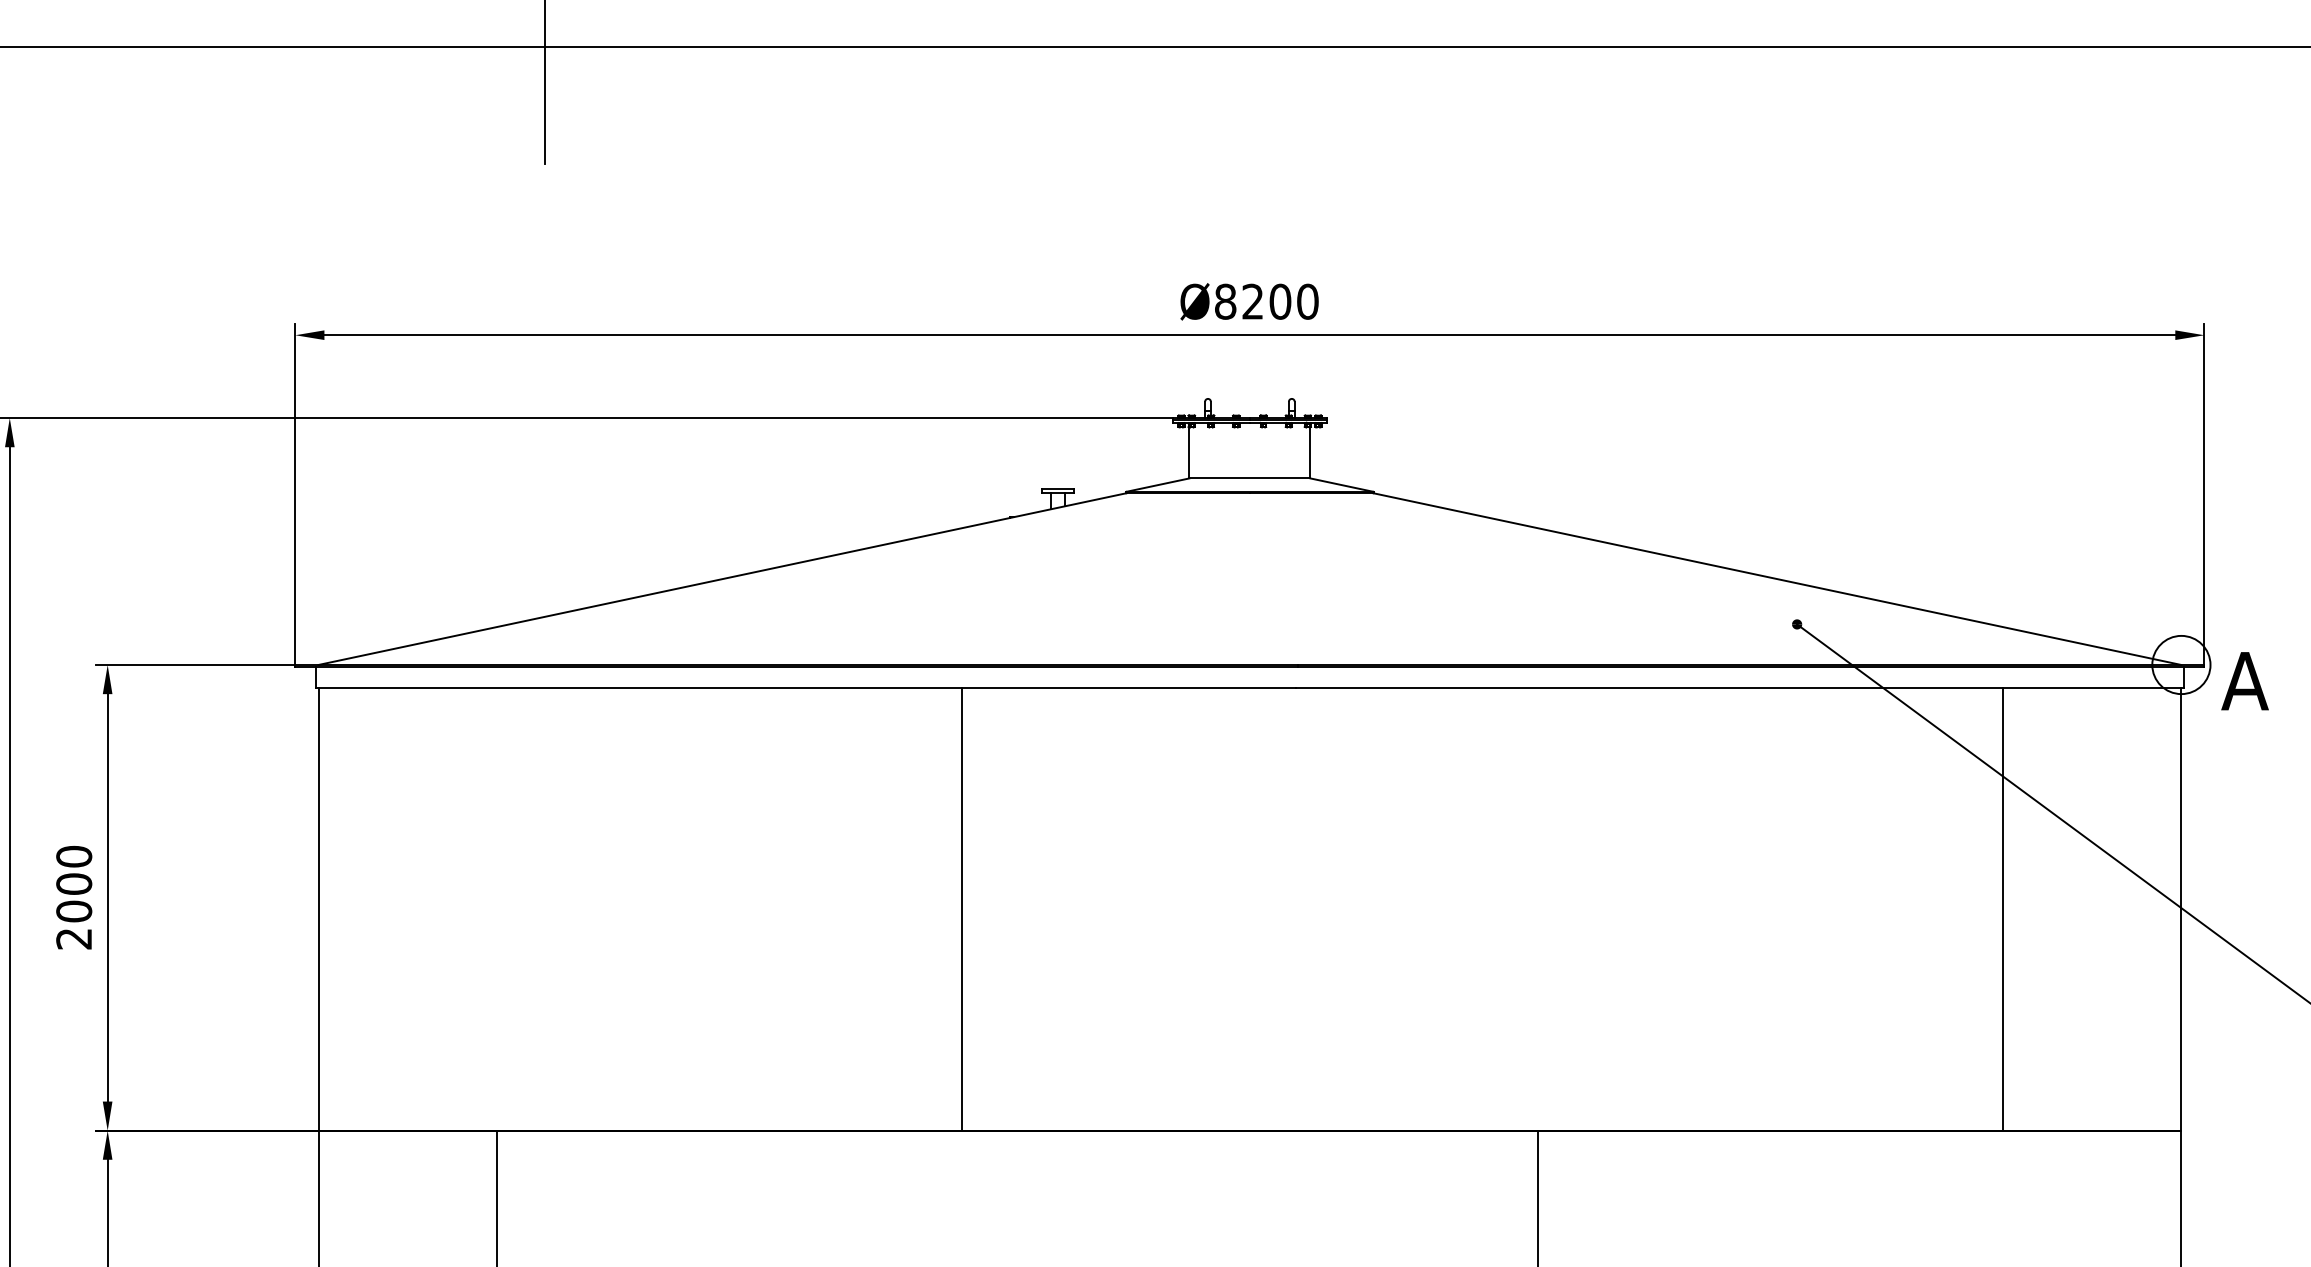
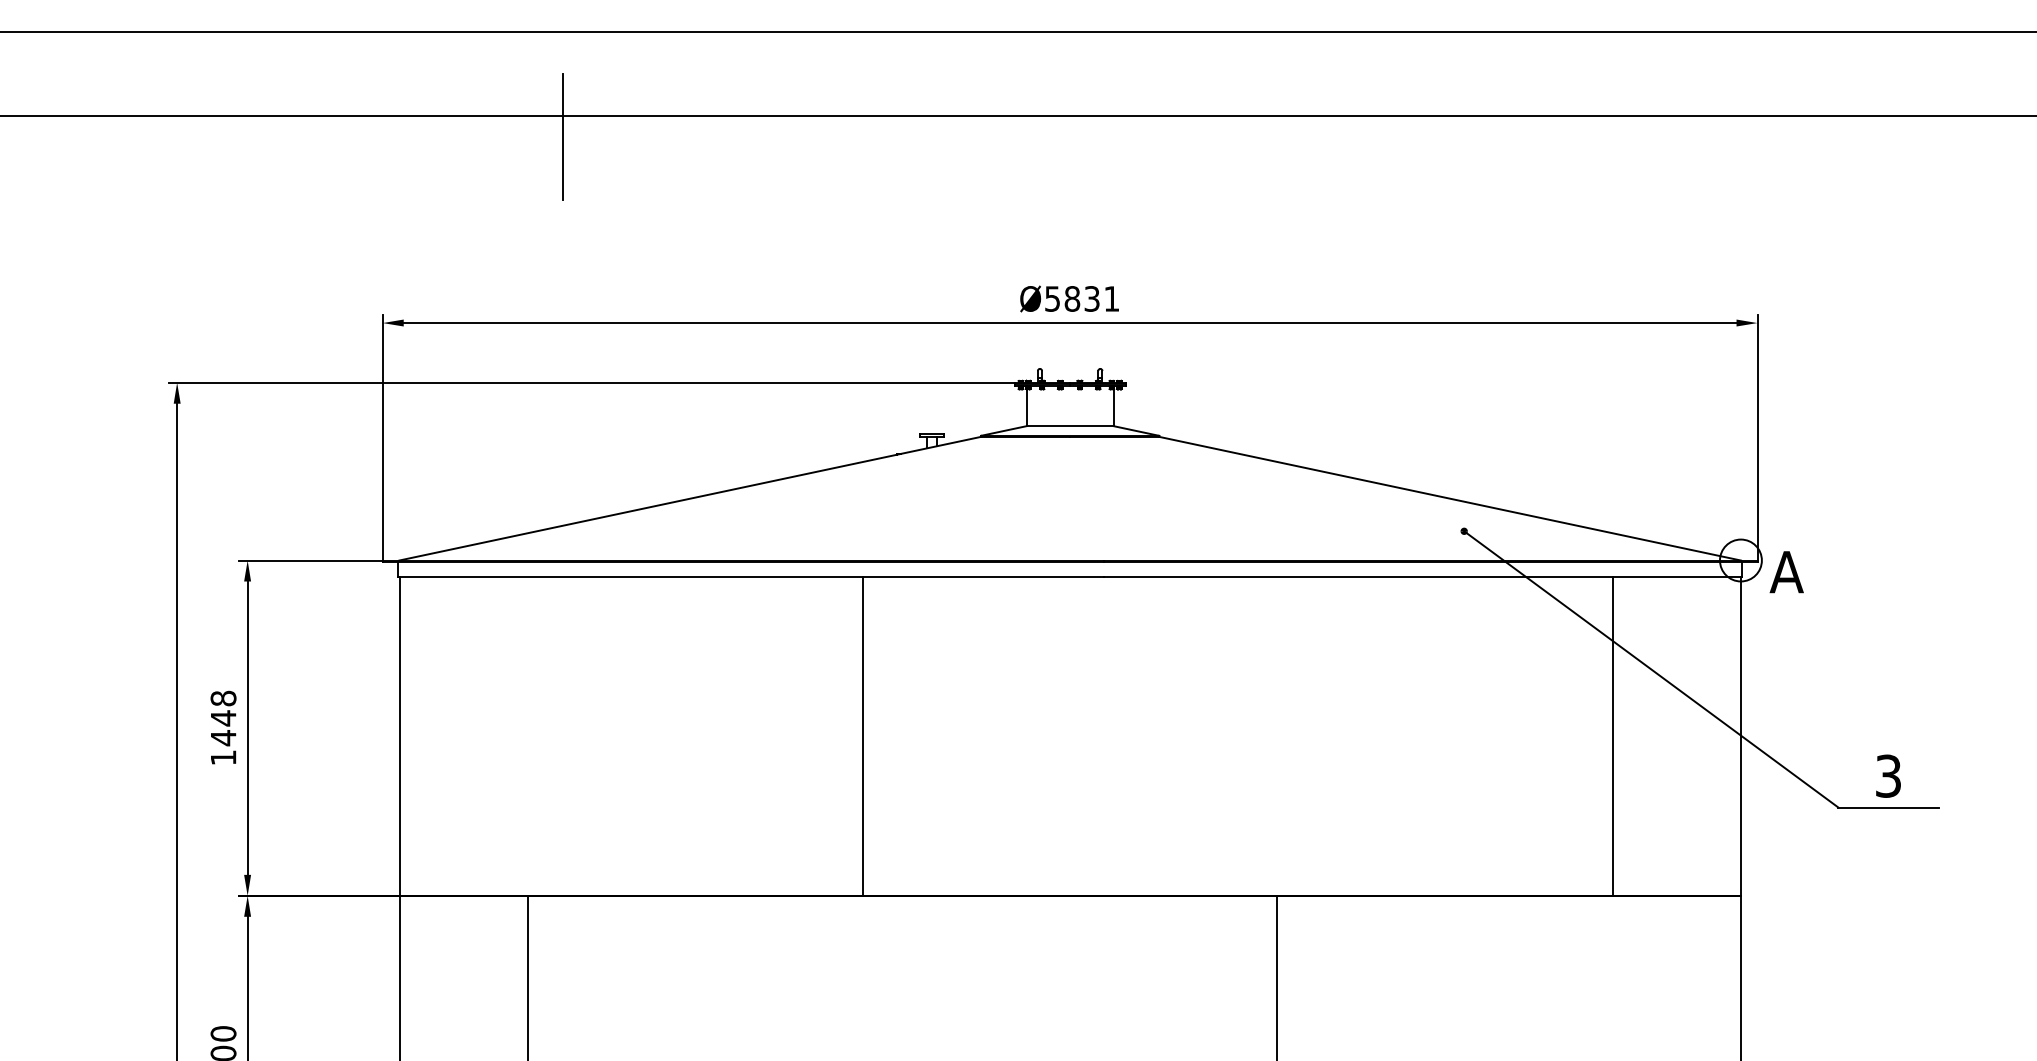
text: (1267, 301) -> (1082, 298), Ø8200 -> Ø5831
text: (74, 896) -> (223, 727), 2000 -> 1448

